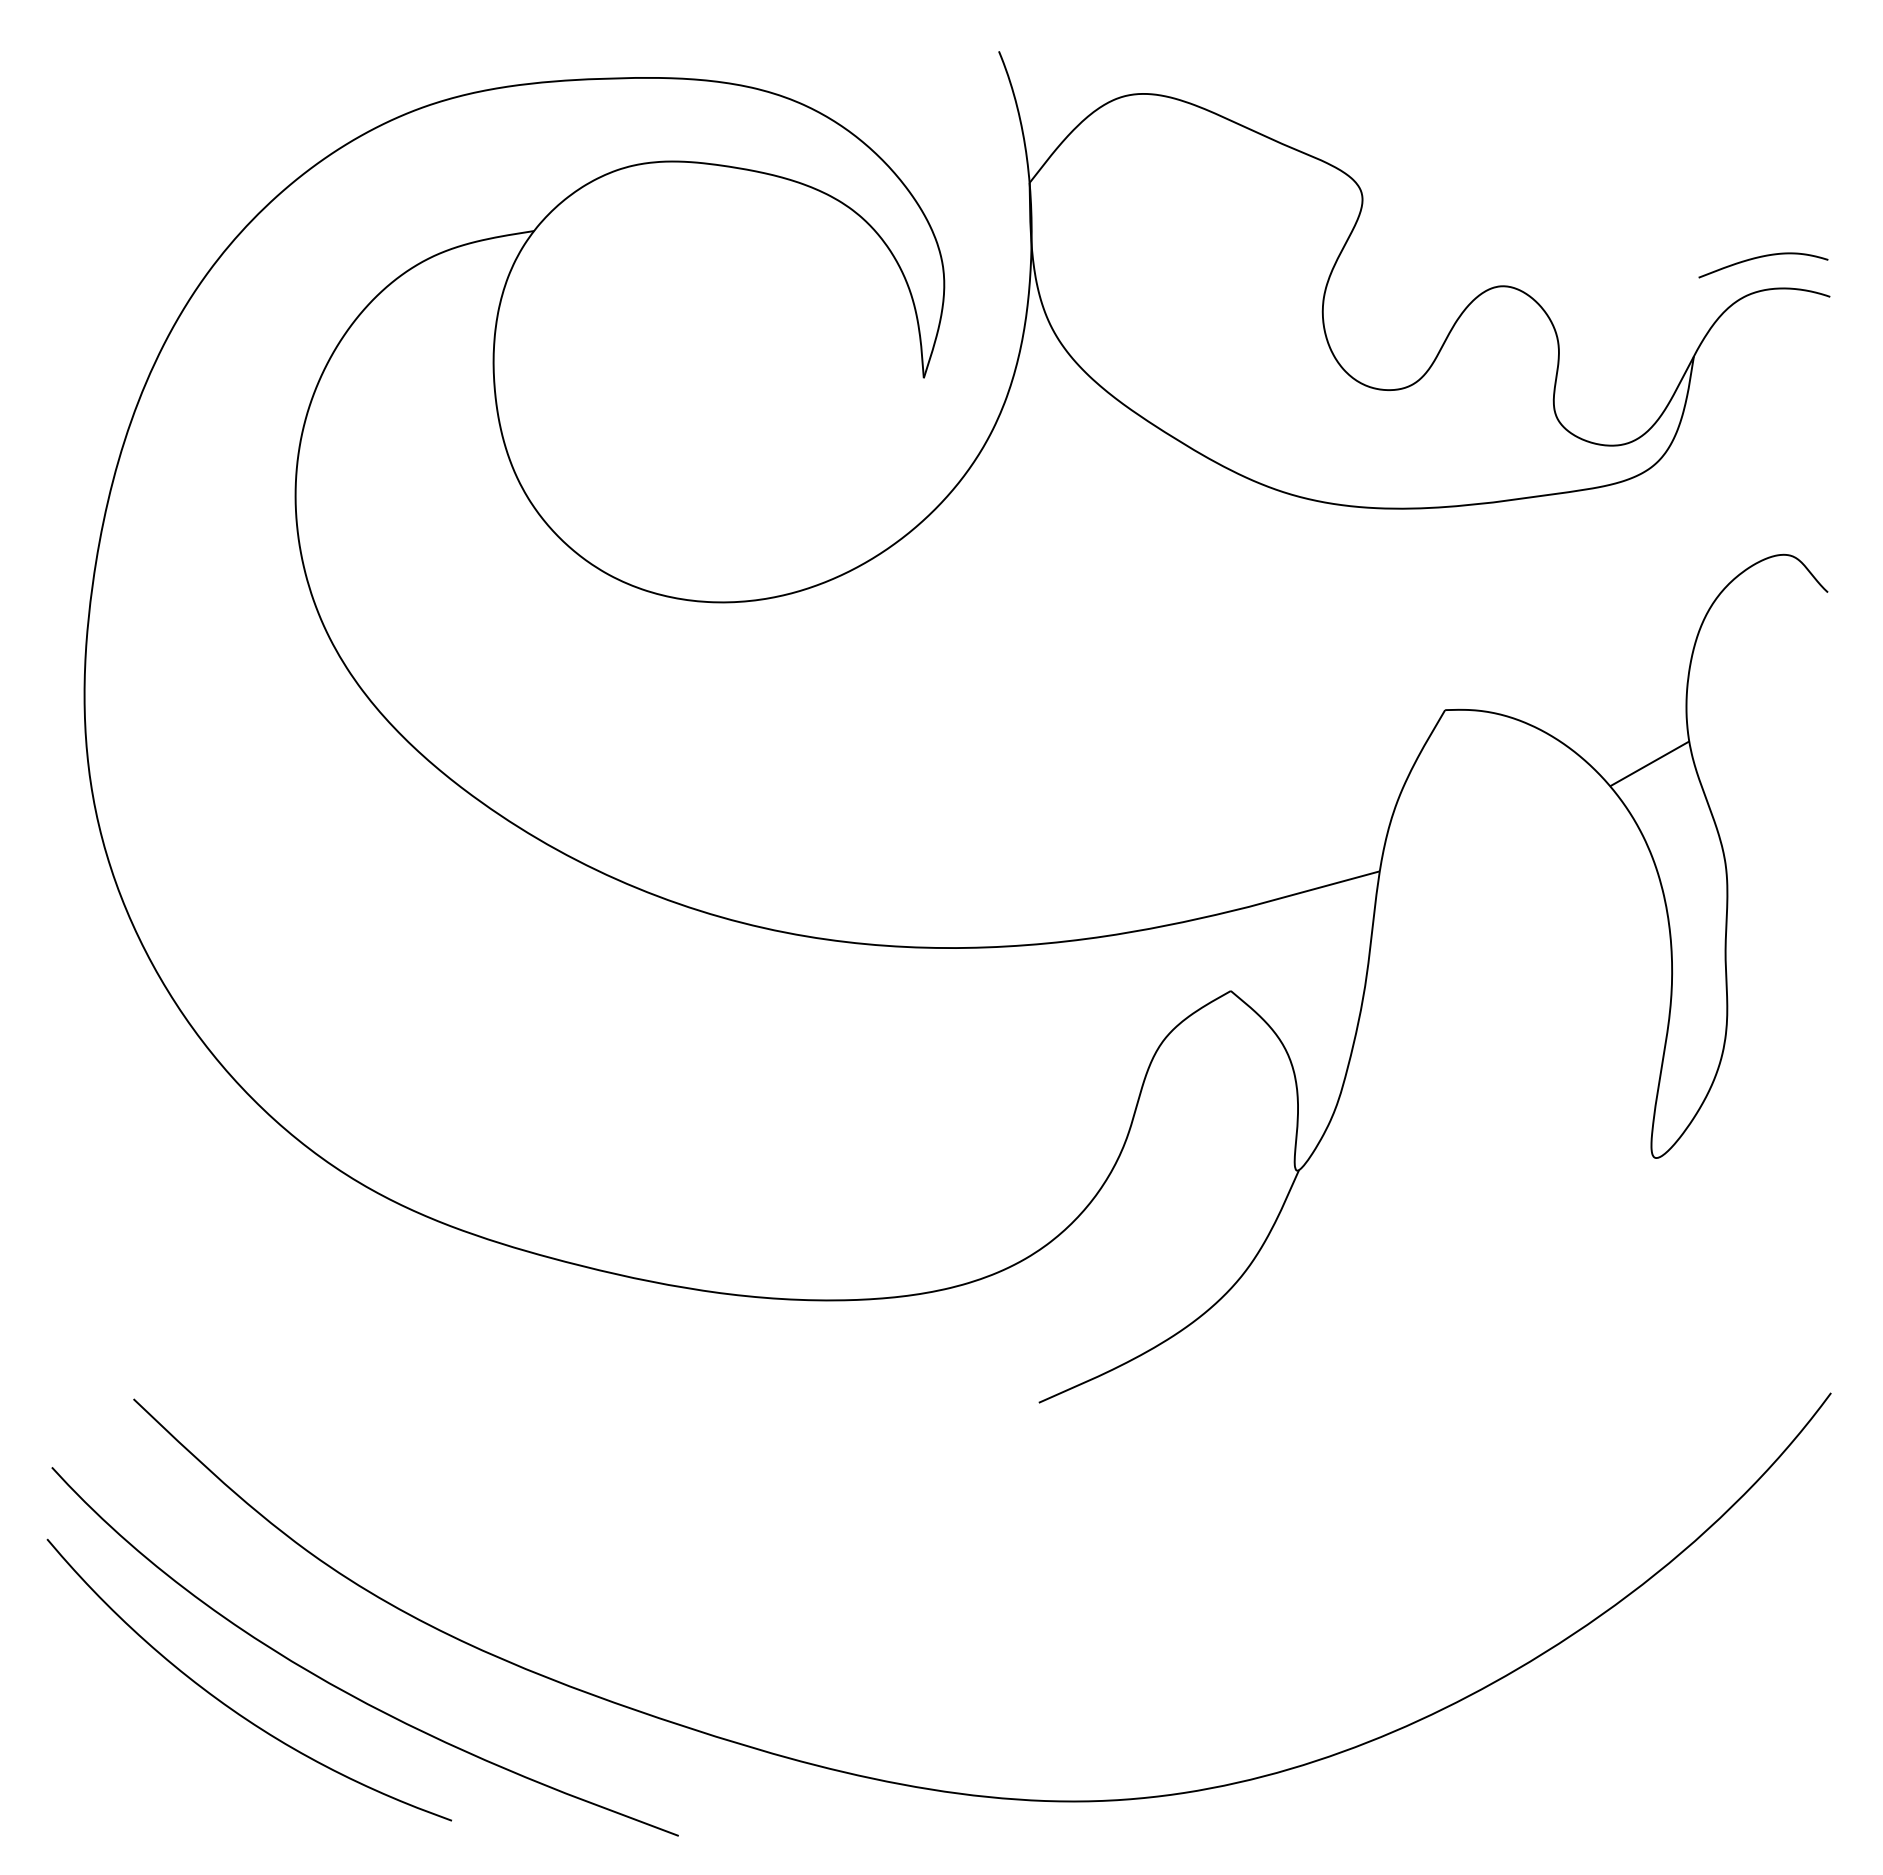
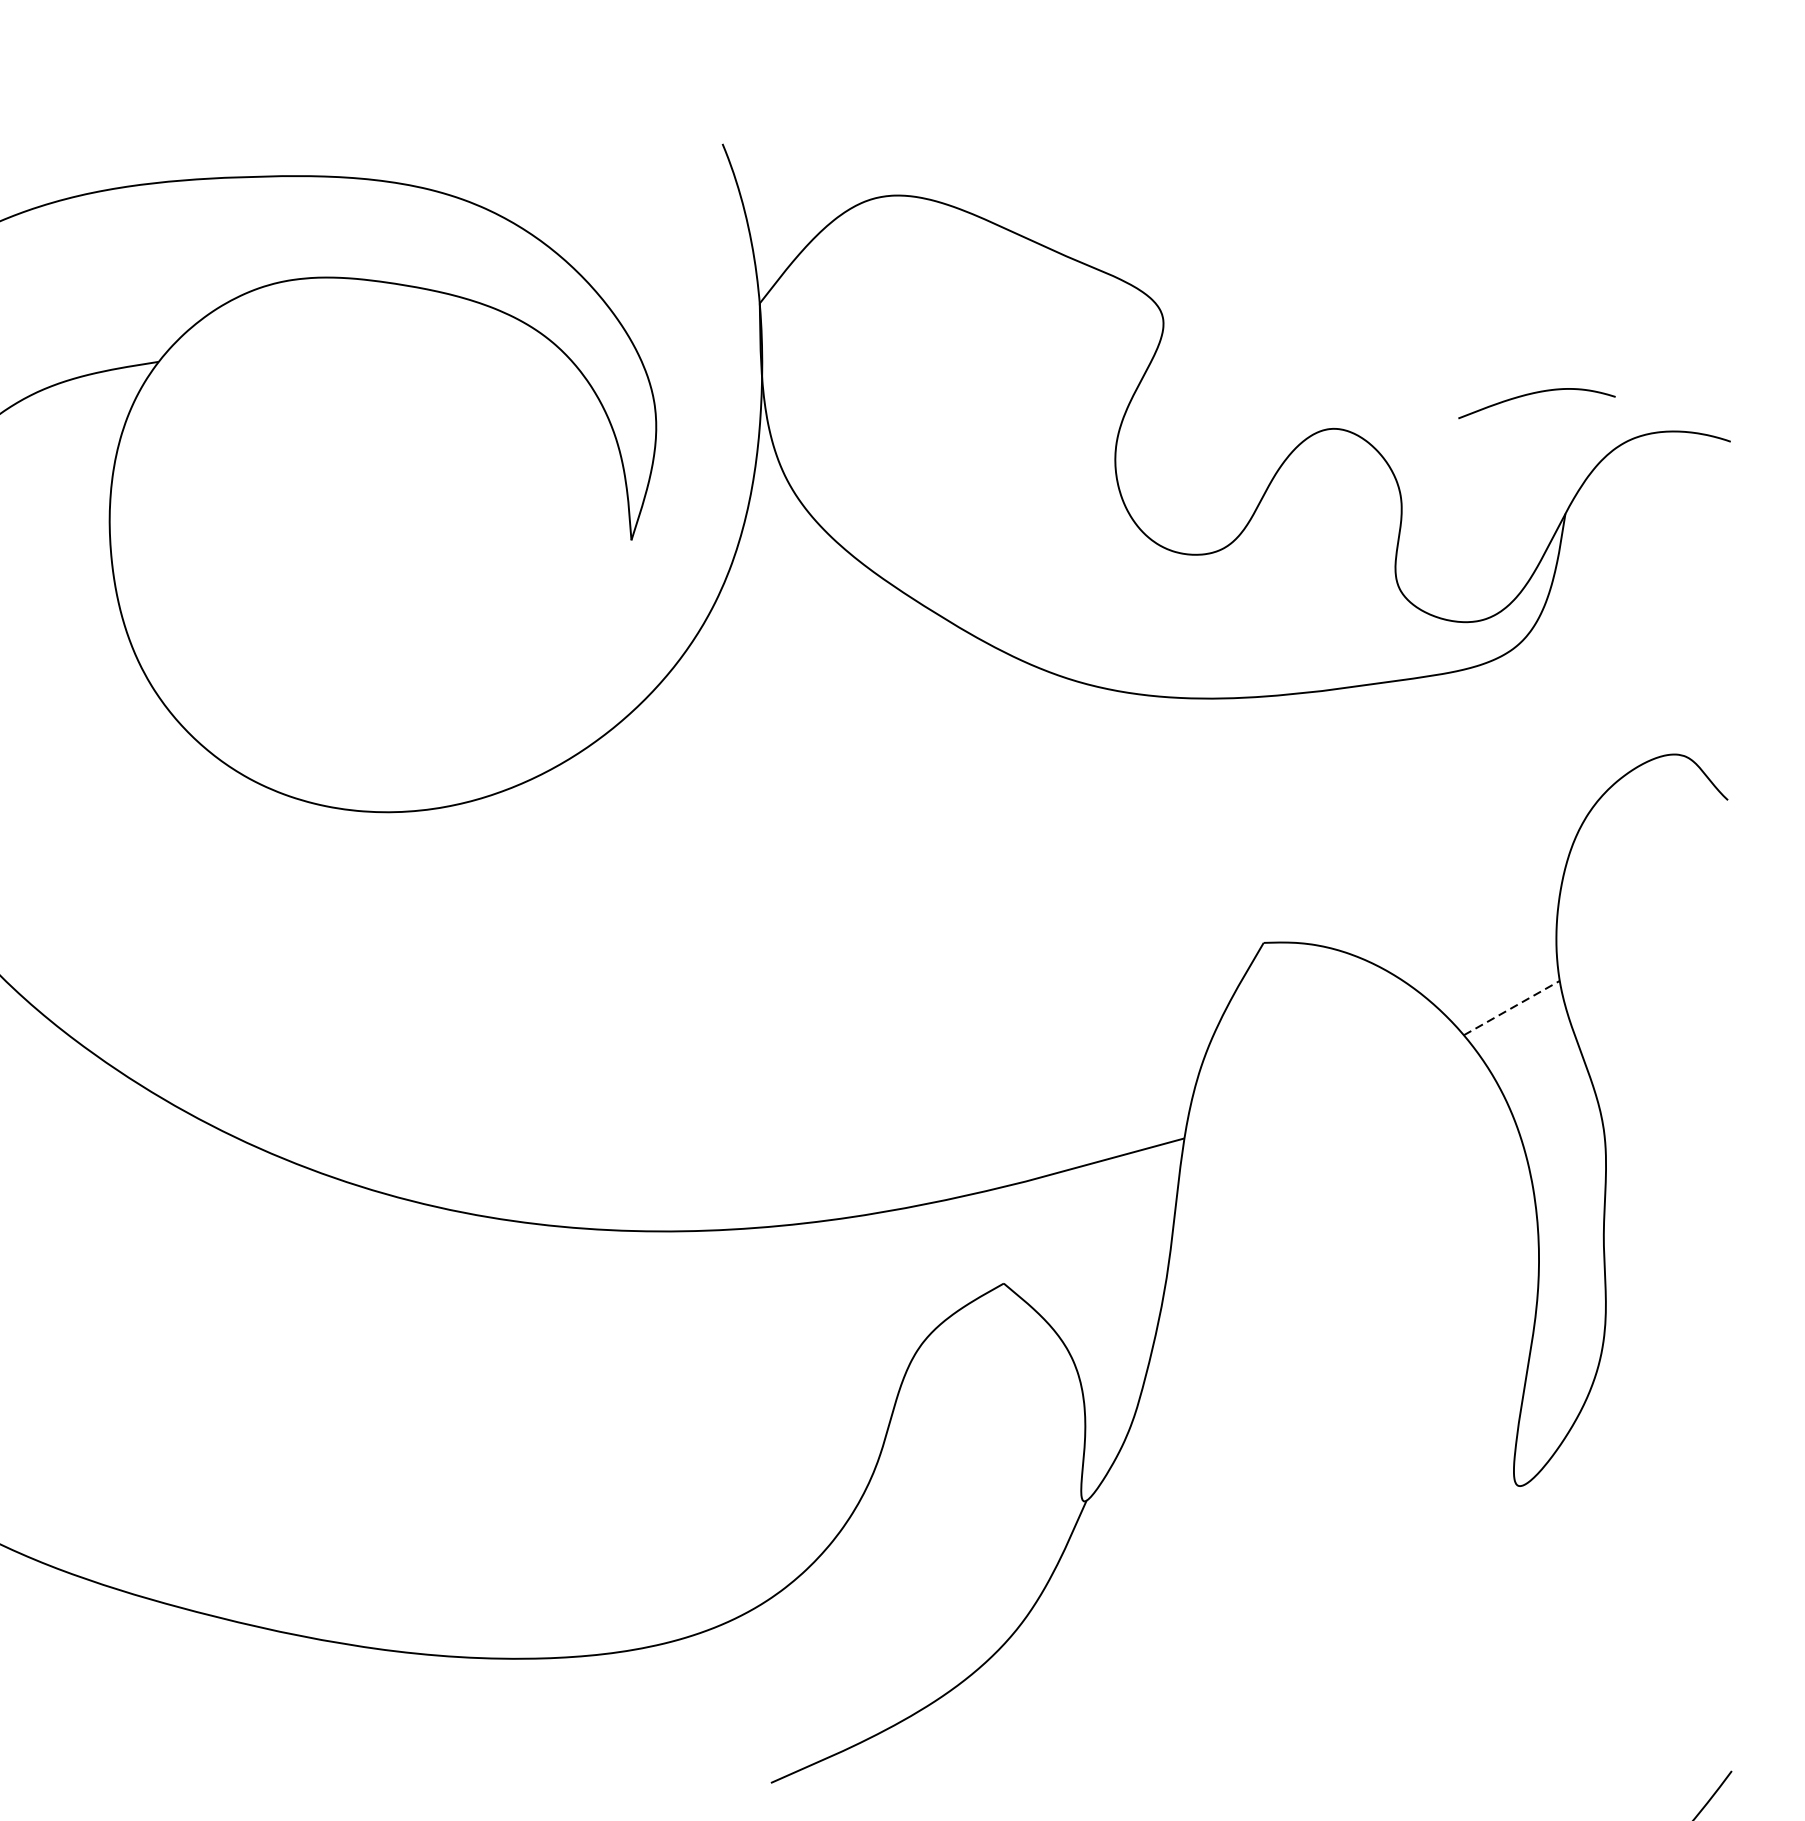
curve: (1763, 257) -> (1537, 393), moved
line: (1650, 763) -> (1512, 1007), solid -> dashed

